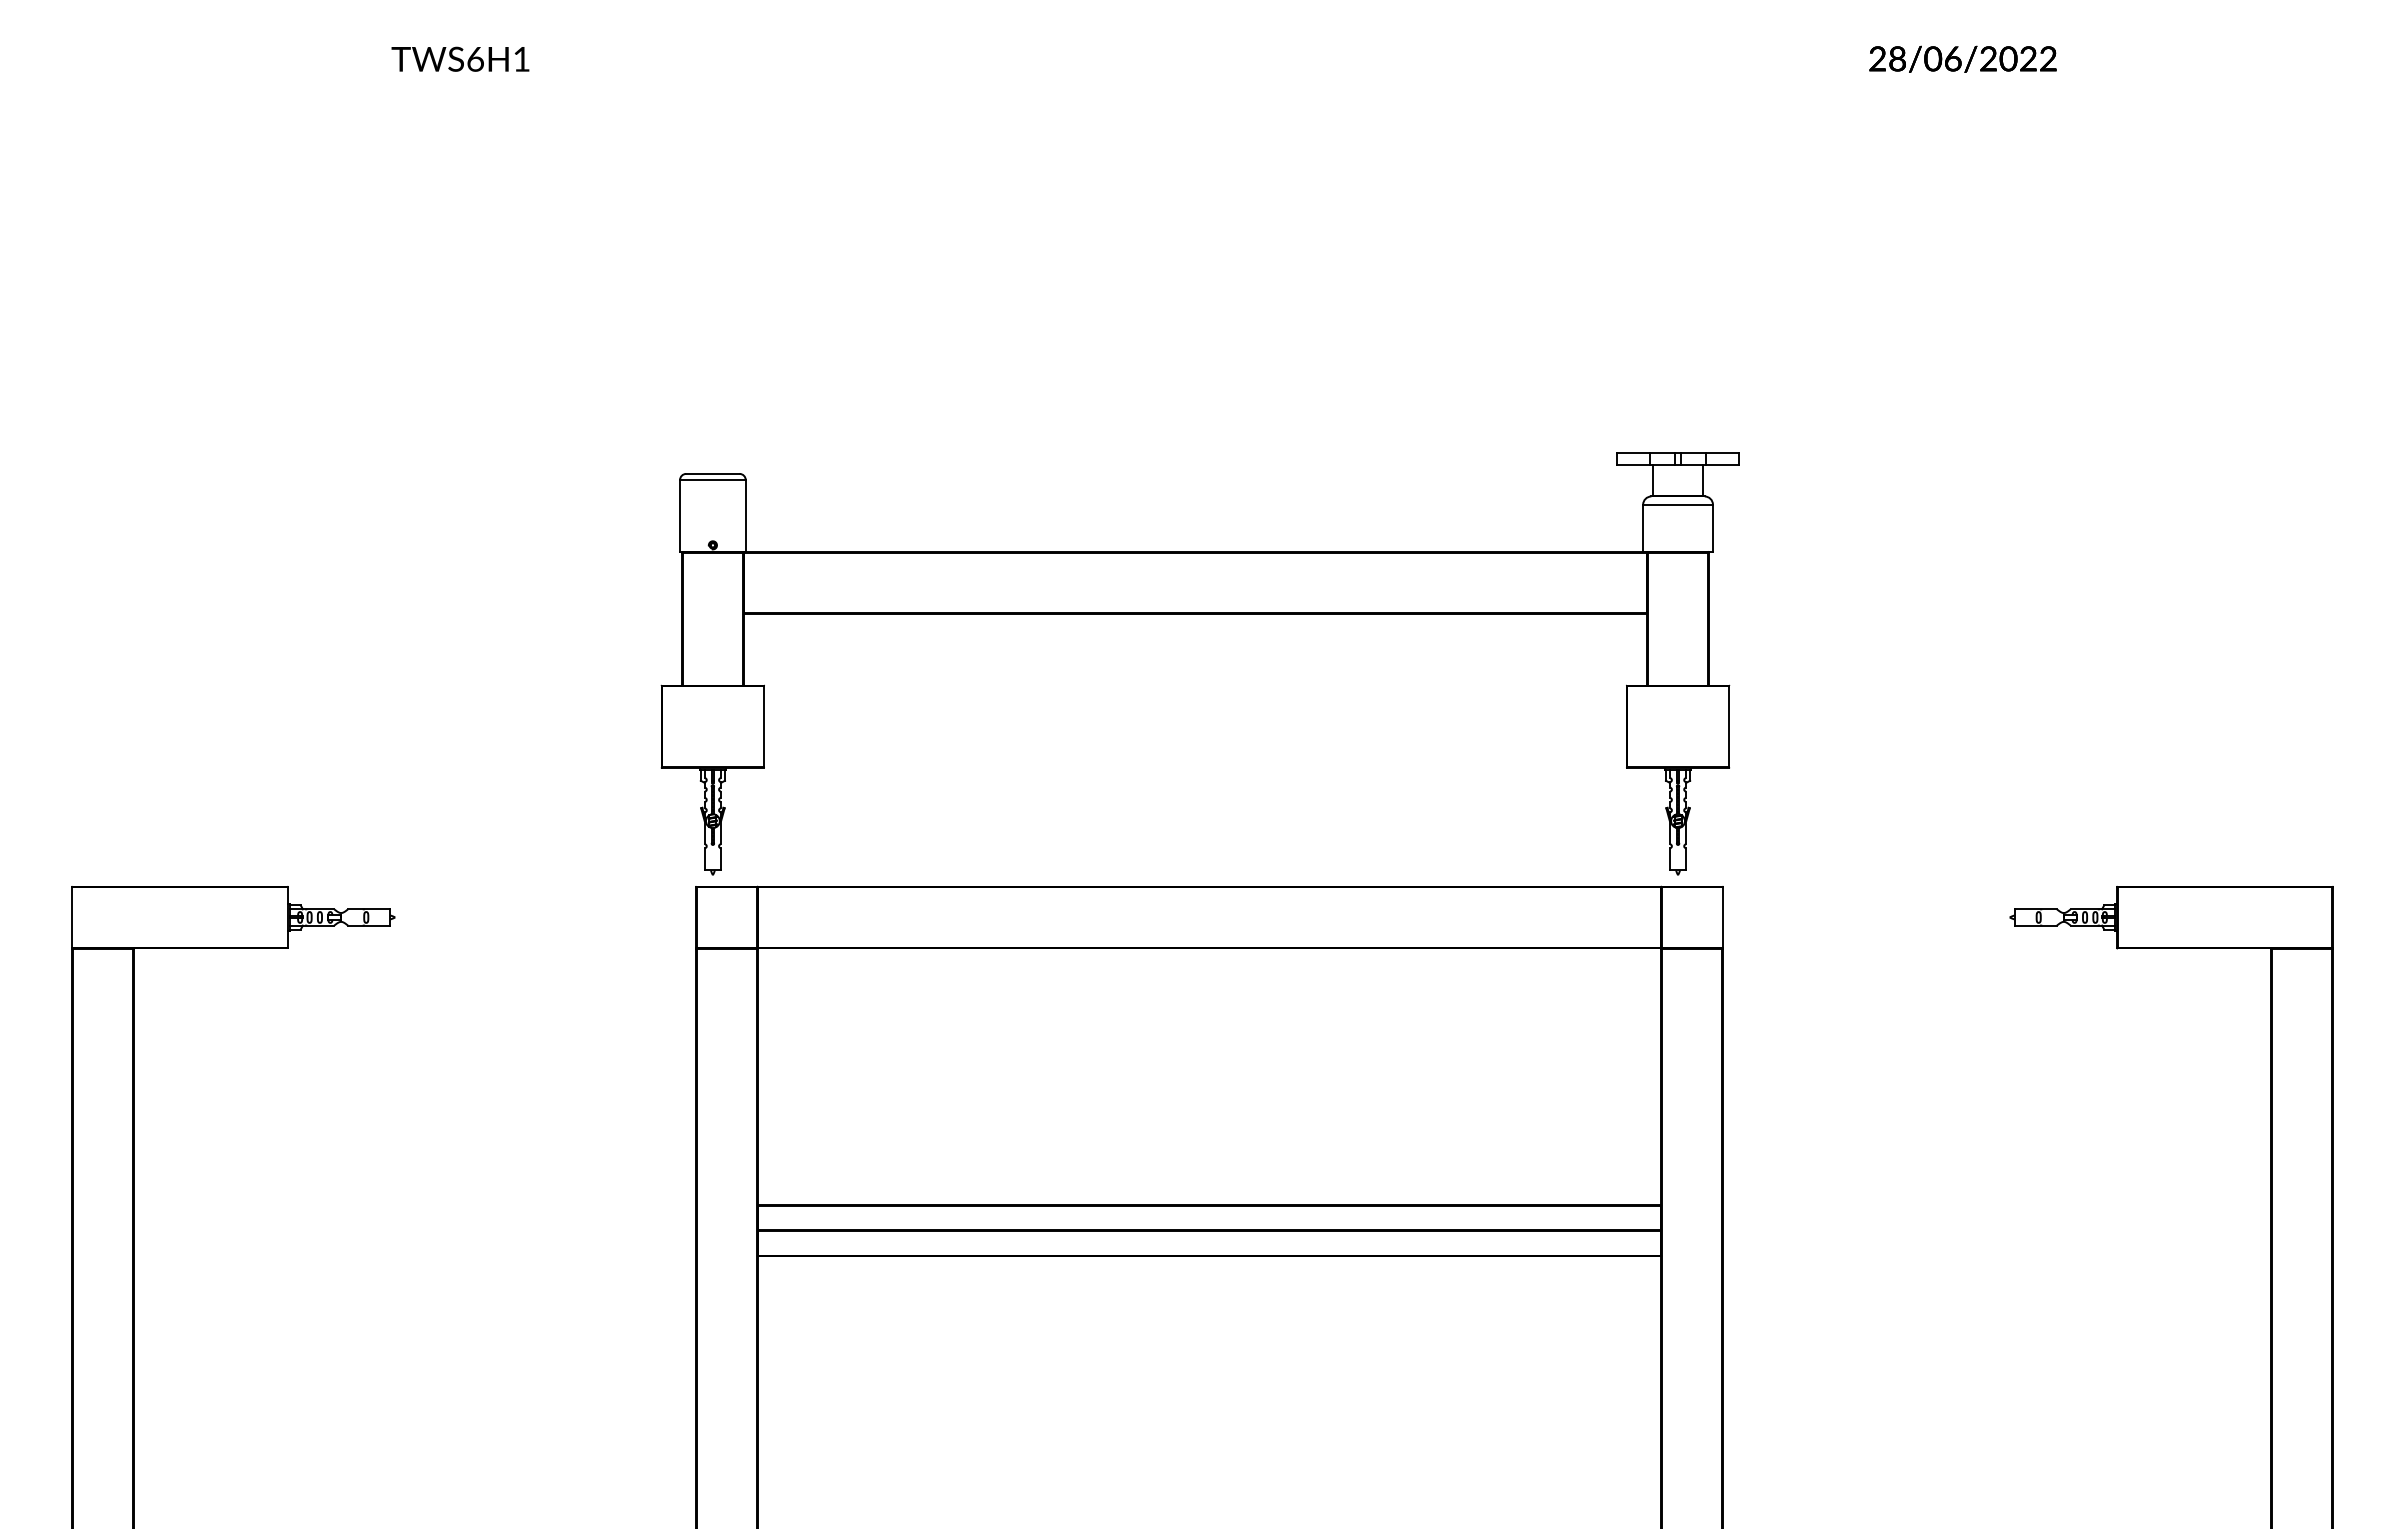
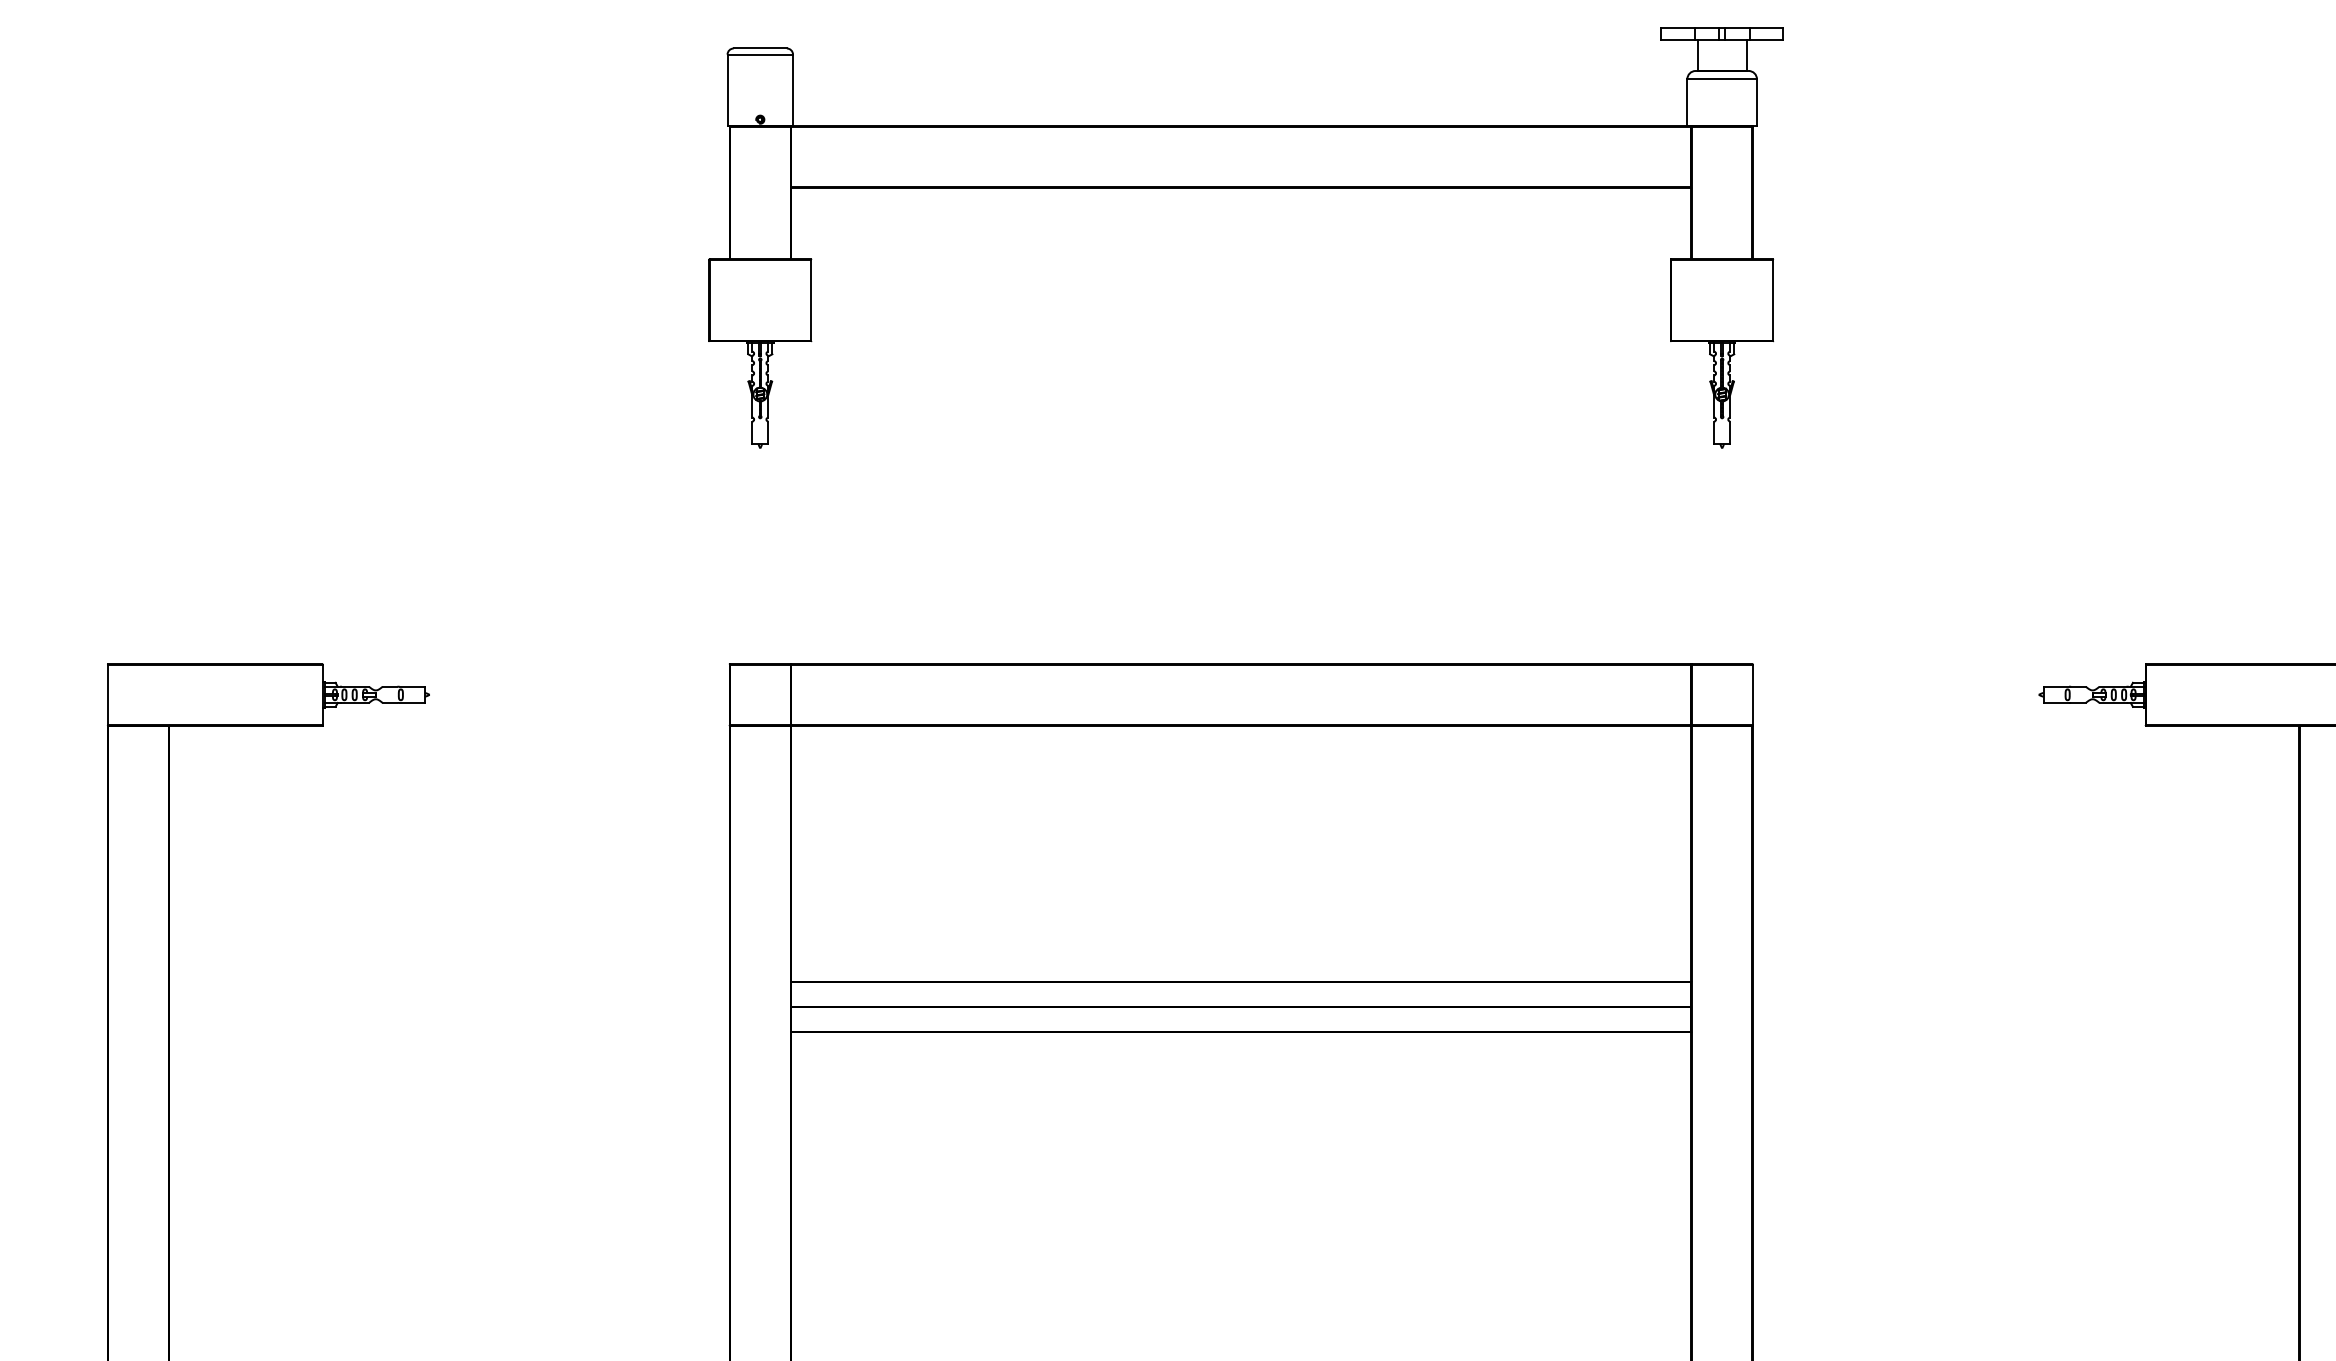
part: (1199, 614) -> (1245, 188), moved

